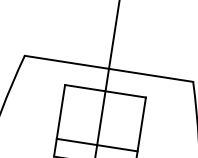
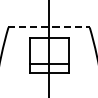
line: (109, 69) -> (49, 27), solid -> dashed

